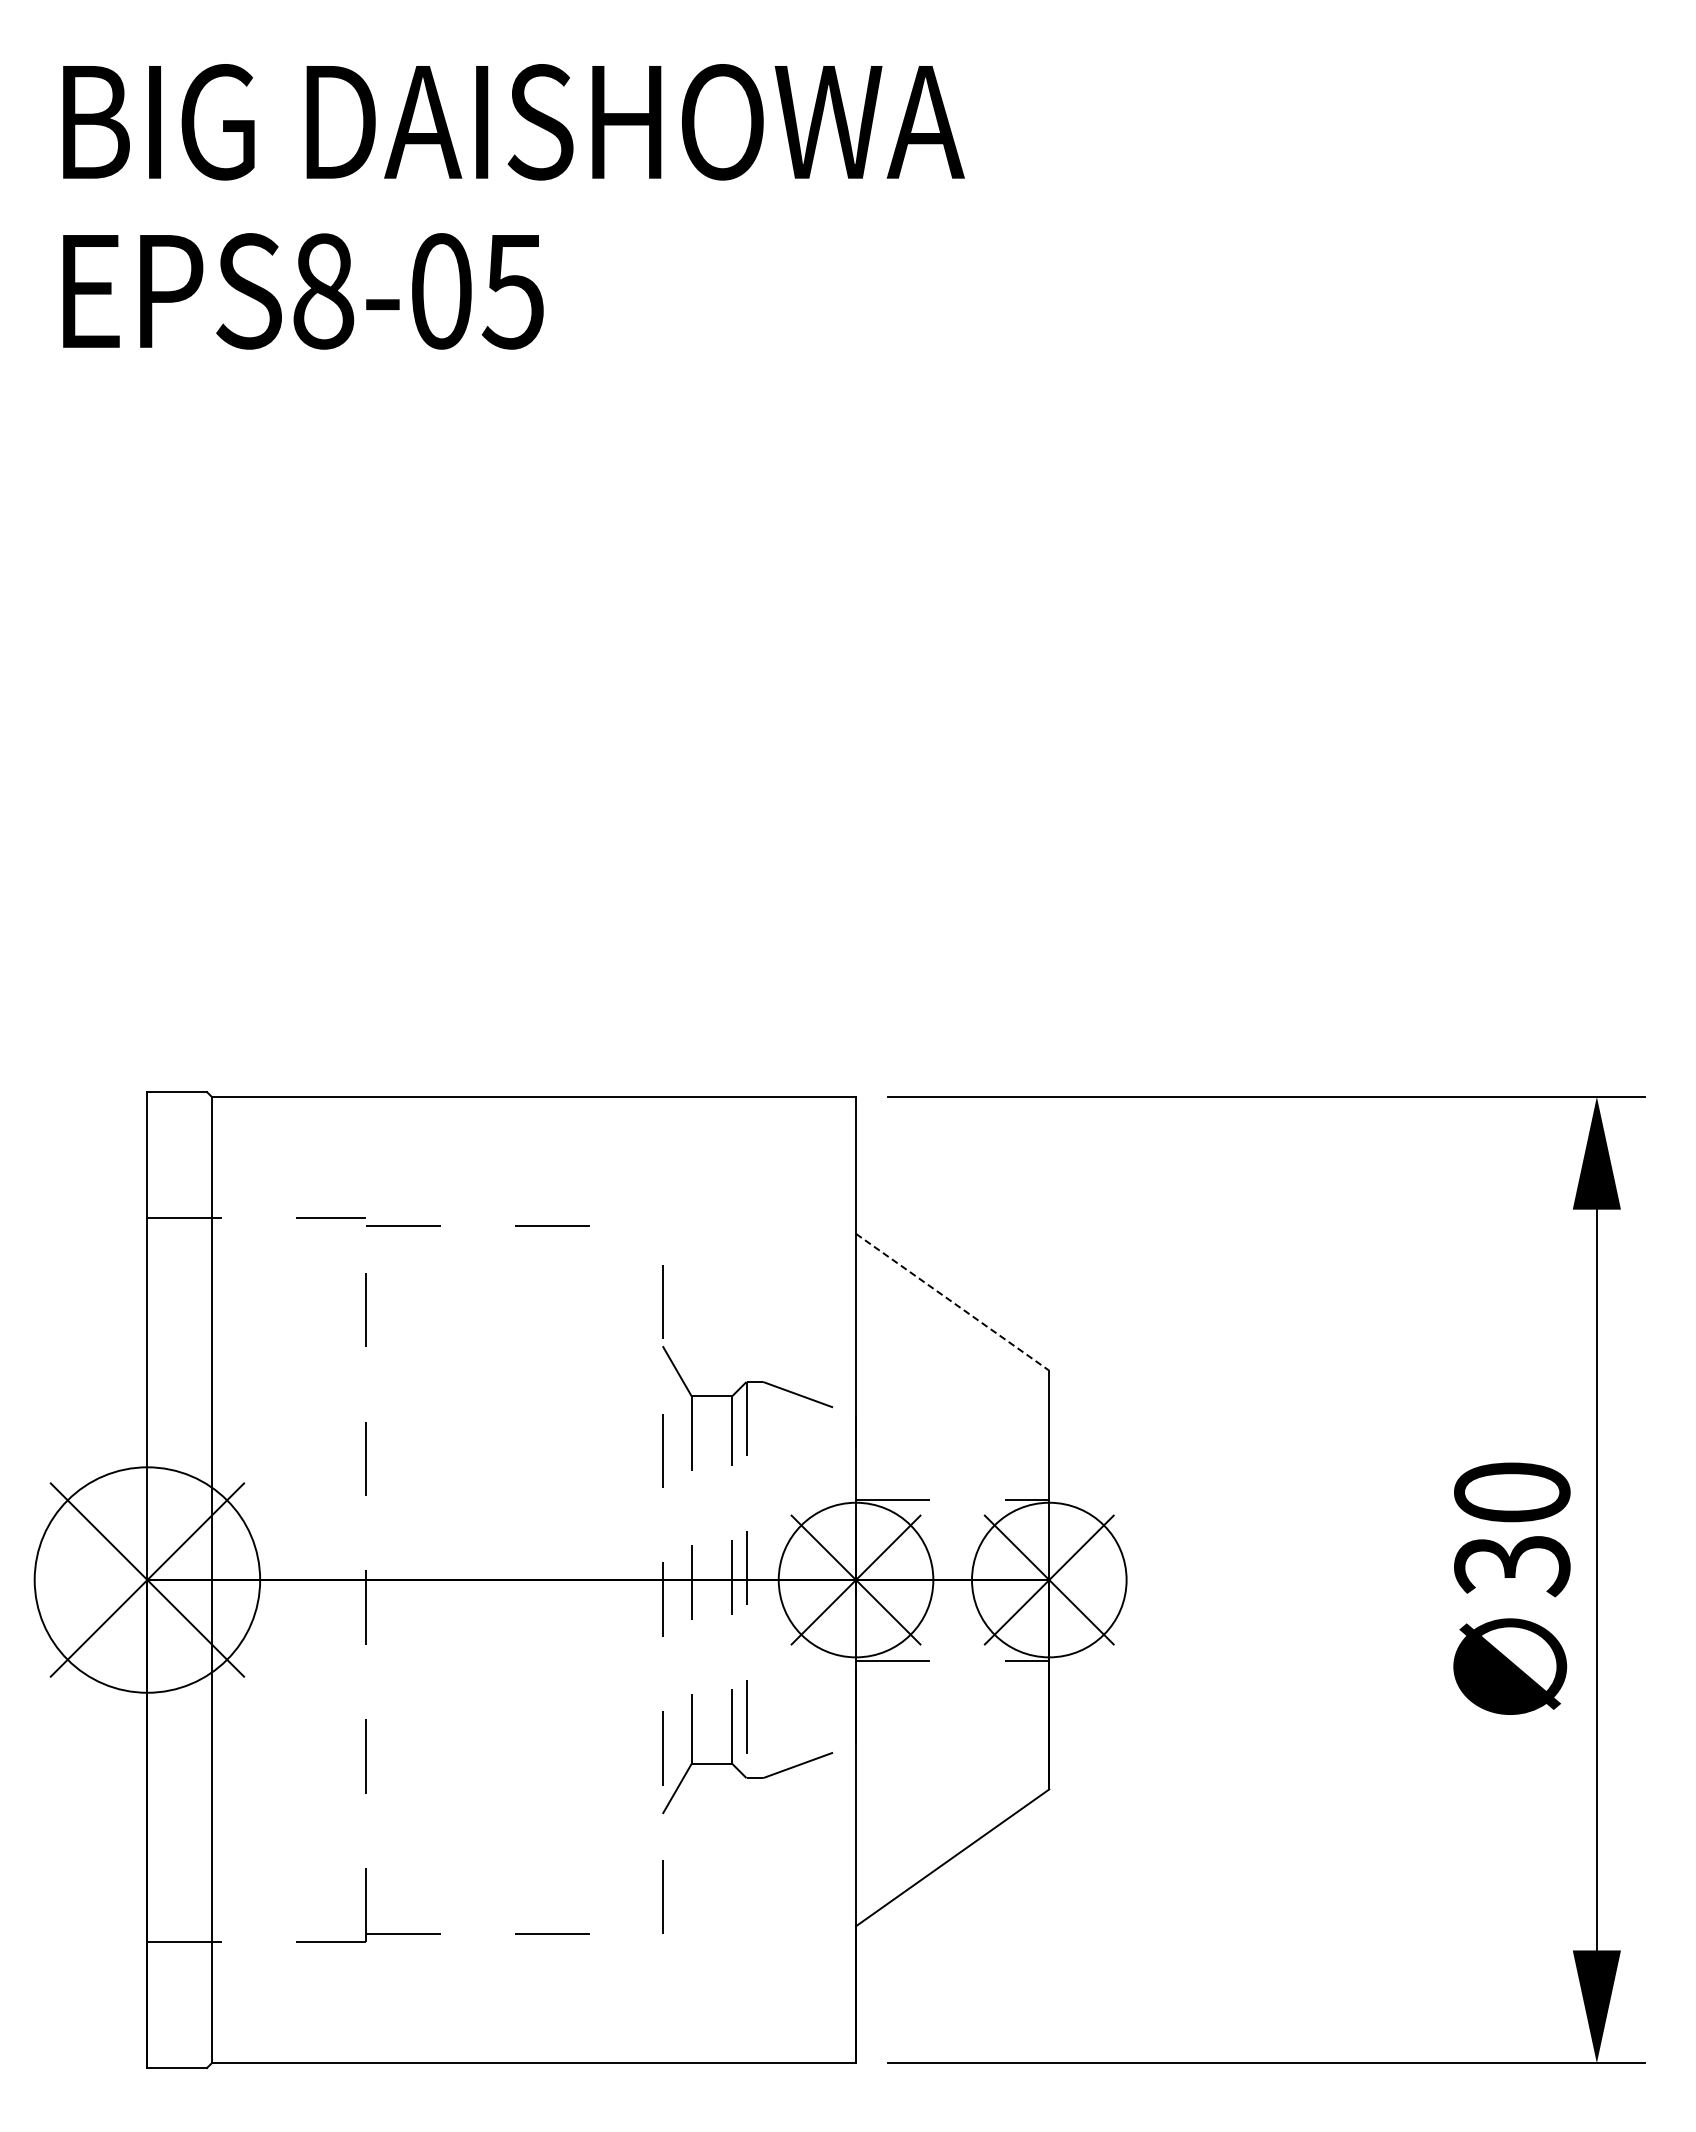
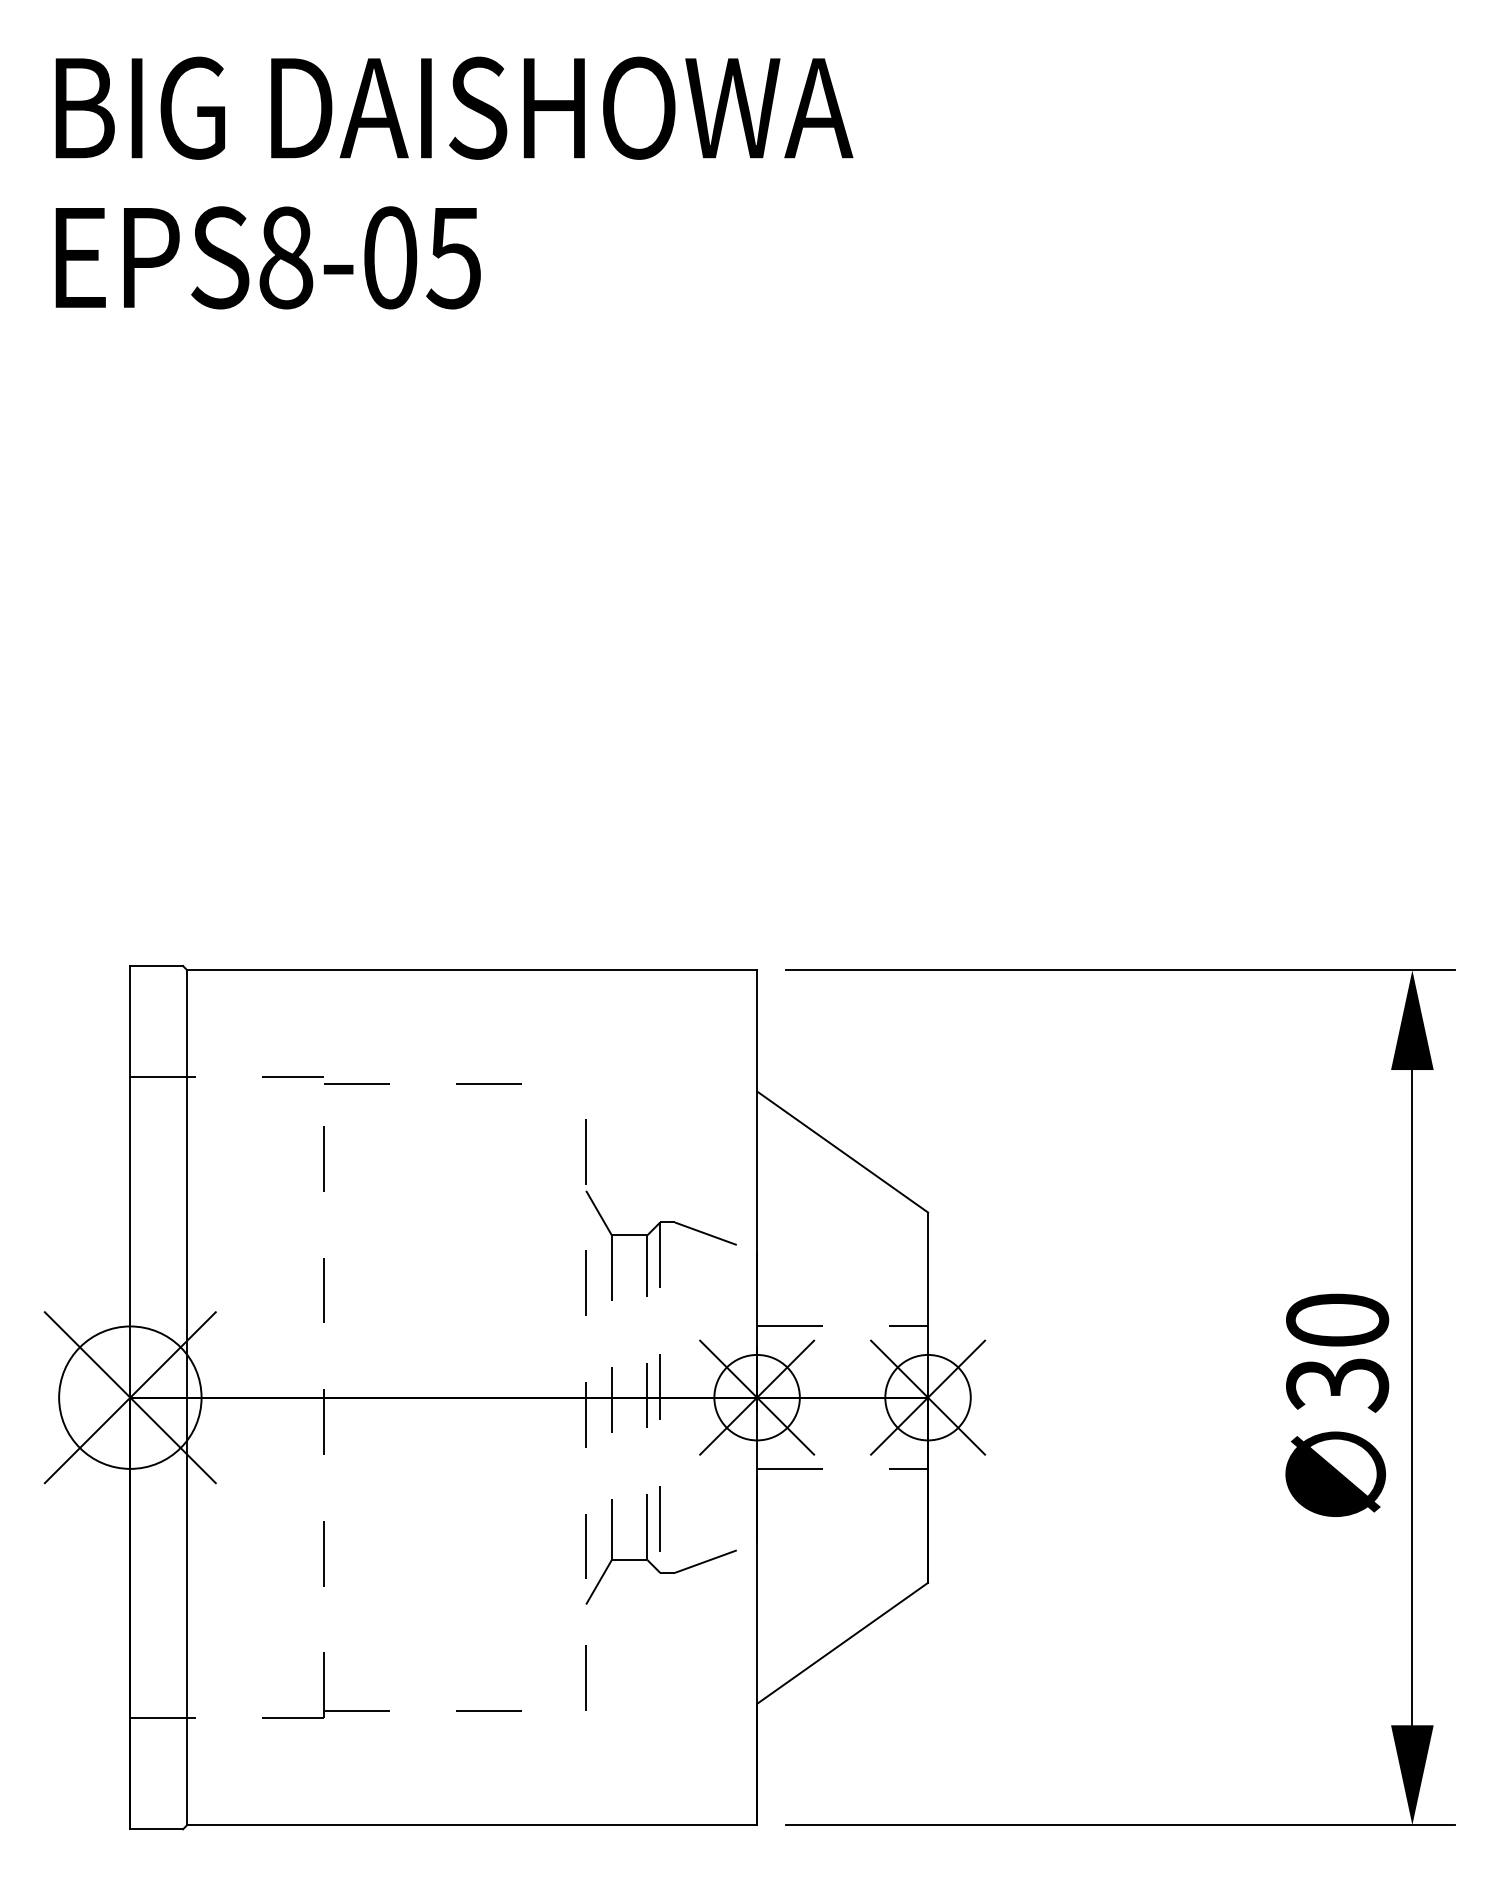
line: (953, 1302) -> (843, 1152), dashed -> solid
circle: (146, 1579) -> (129, 1397), size x0.71
circle: (855, 1579) -> (756, 1397), size x0.62
circle: (1048, 1579) -> (927, 1397), size x0.62

